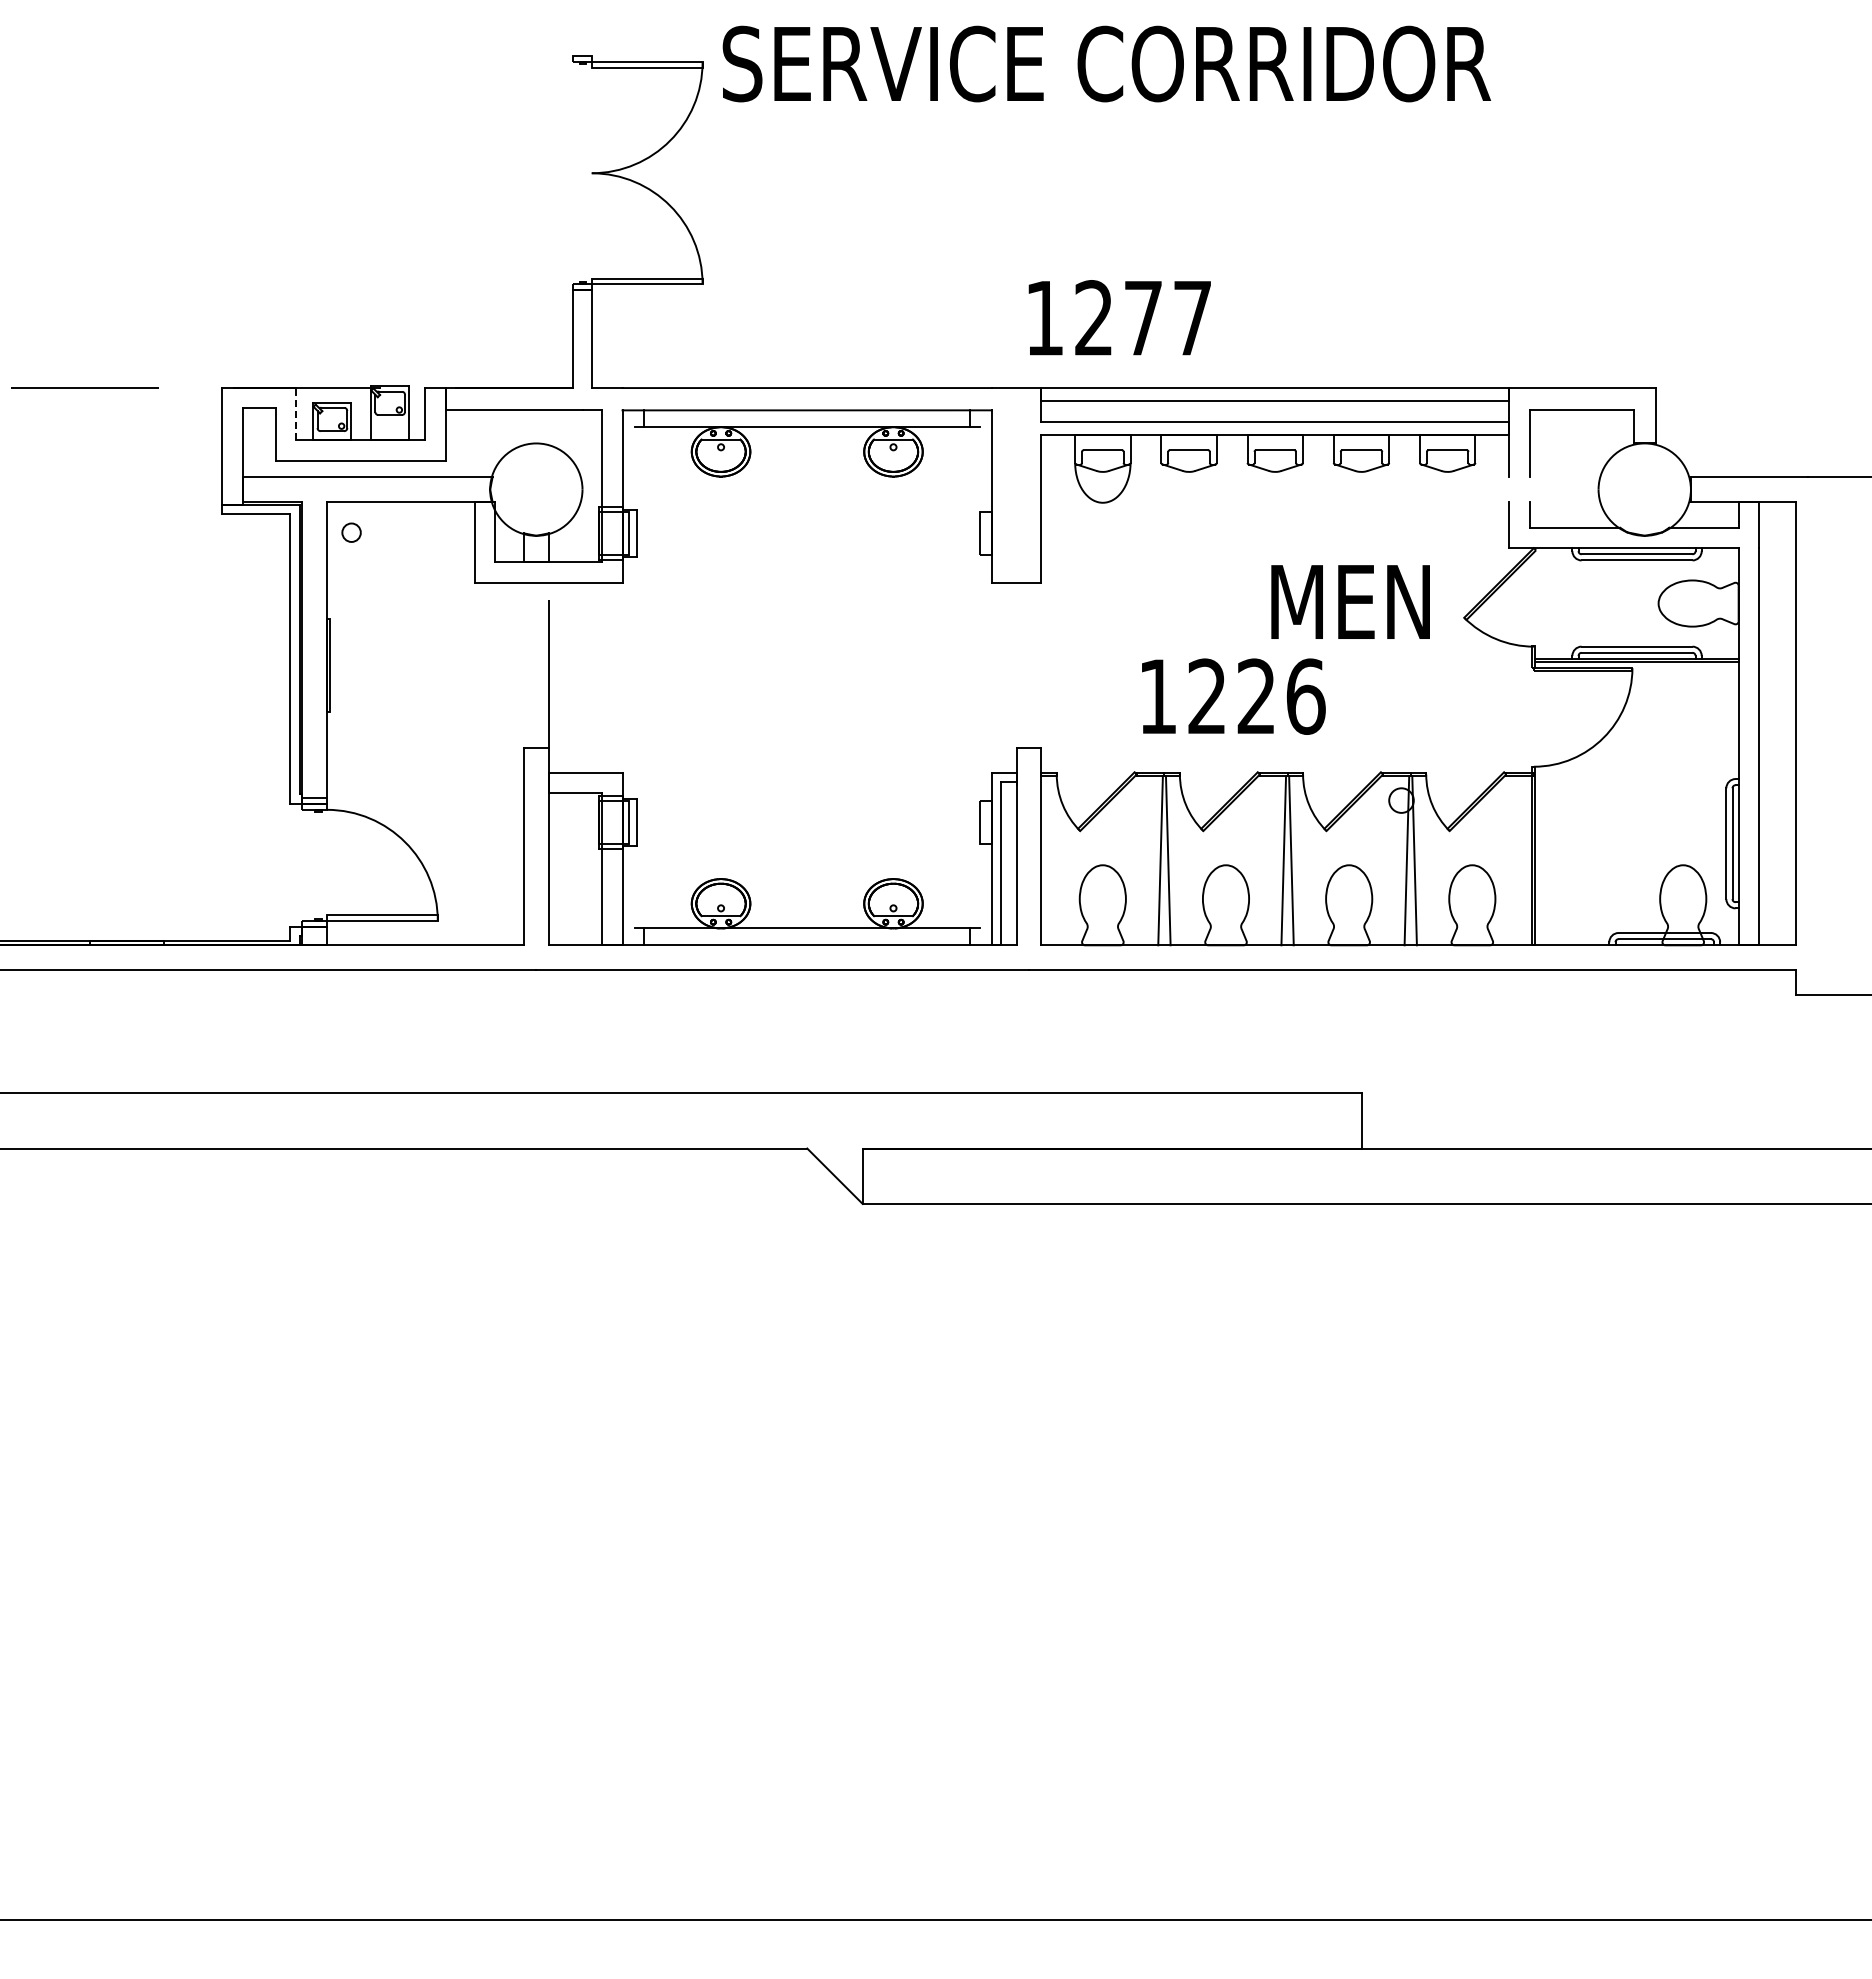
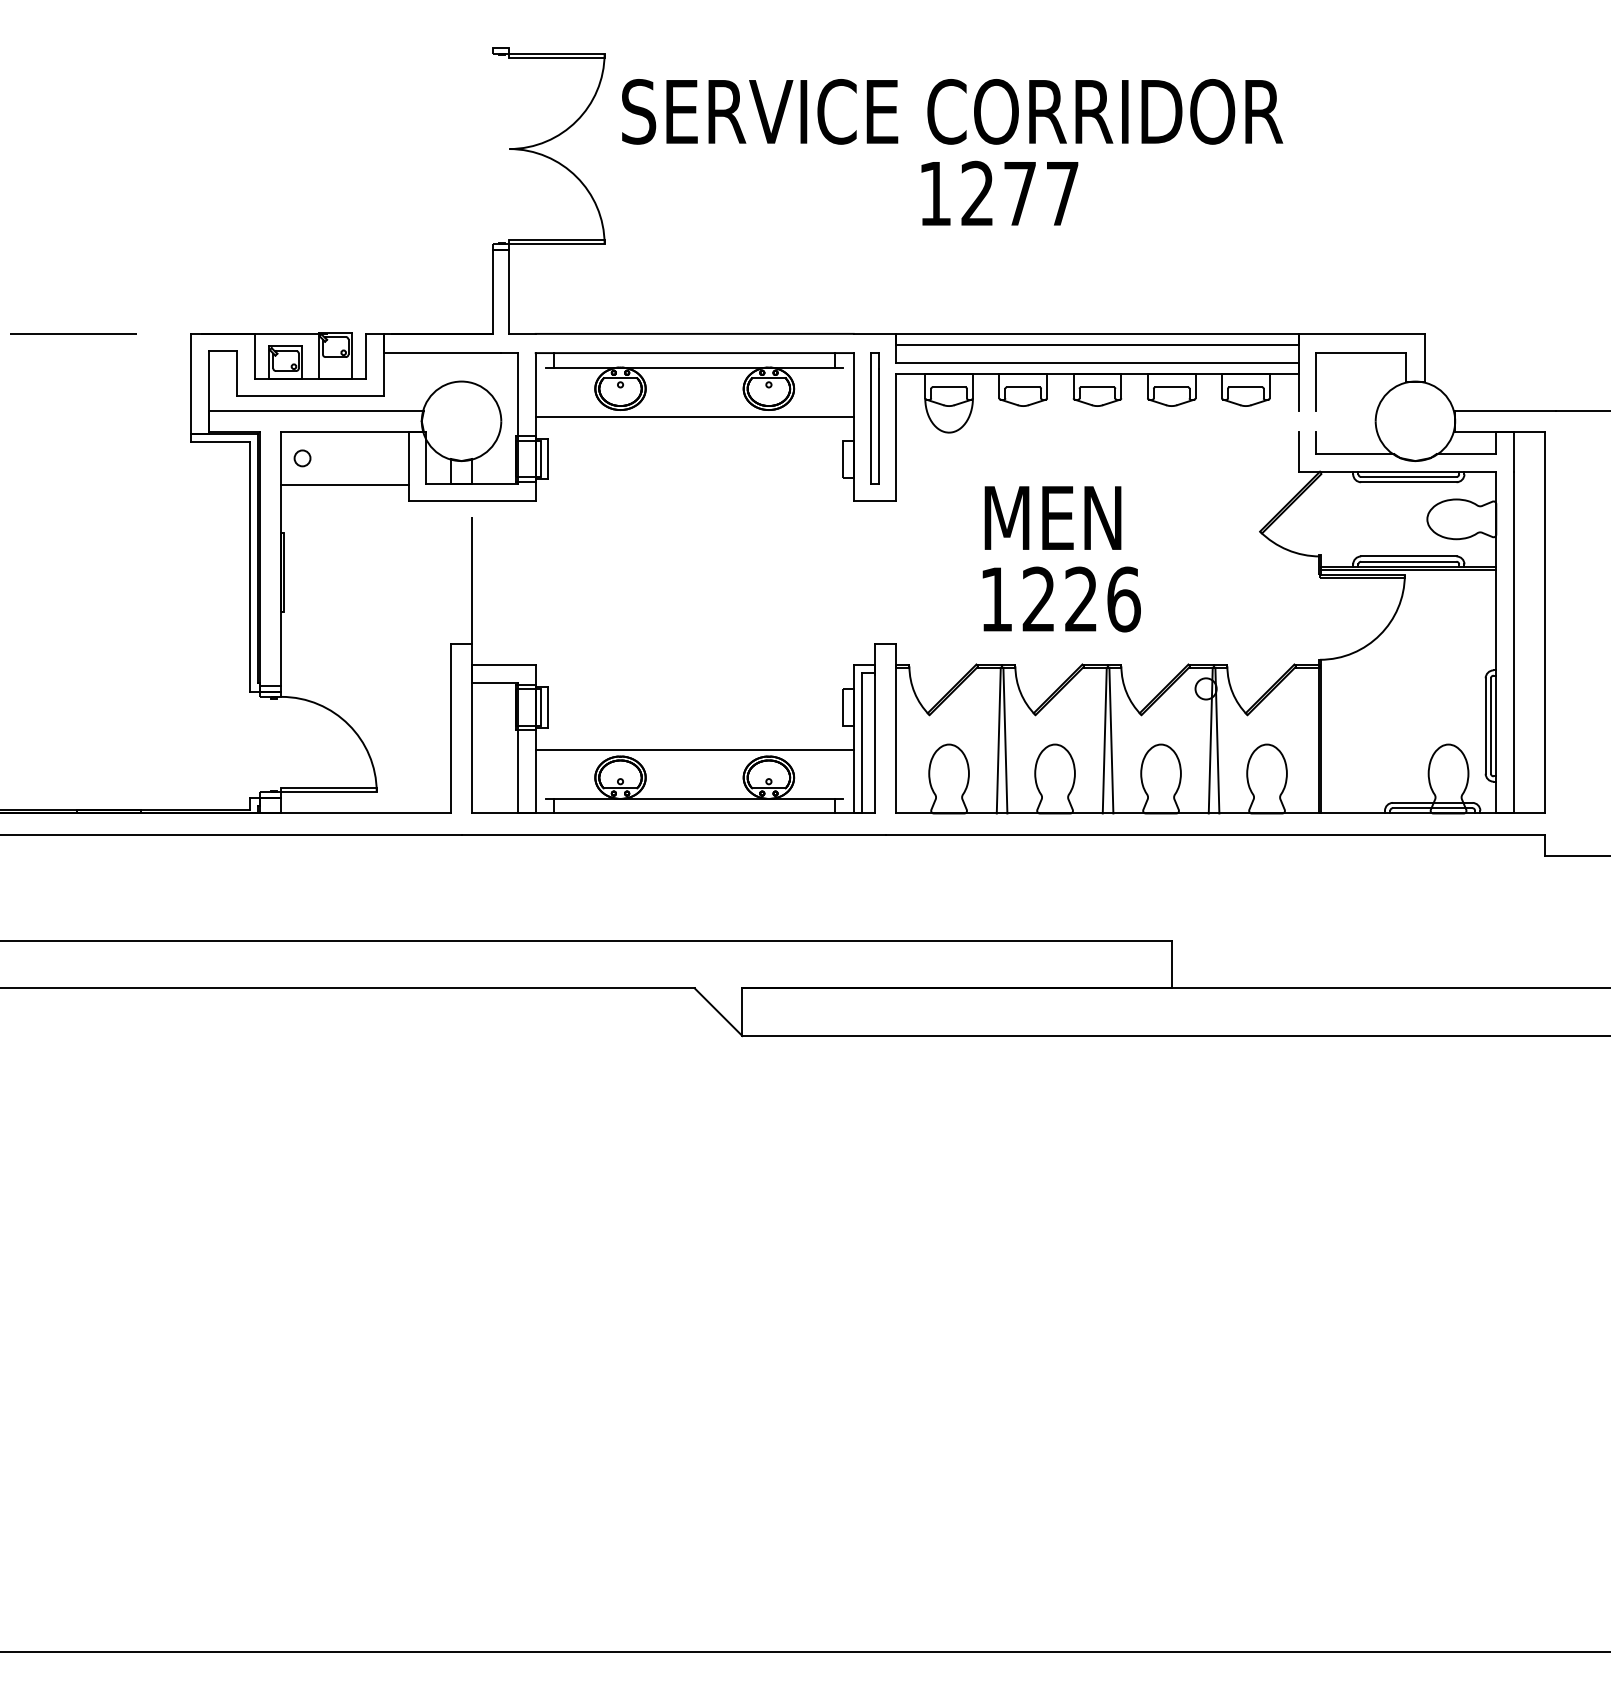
text: (1106, 63) -> (952, 111), moved
text: (1119, 317) -> (999, 193), moved
line: (296, 413) -> (255, 355), dashed -> solid
line: (807, 484) -> (694, 416), added
part: (1016, 485) -> (874, 417), added
line: (400, 563) -> (344, 484), added
text: (1350, 601) -> (1052, 517), moved
line: (807, 871) -> (694, 749), added

